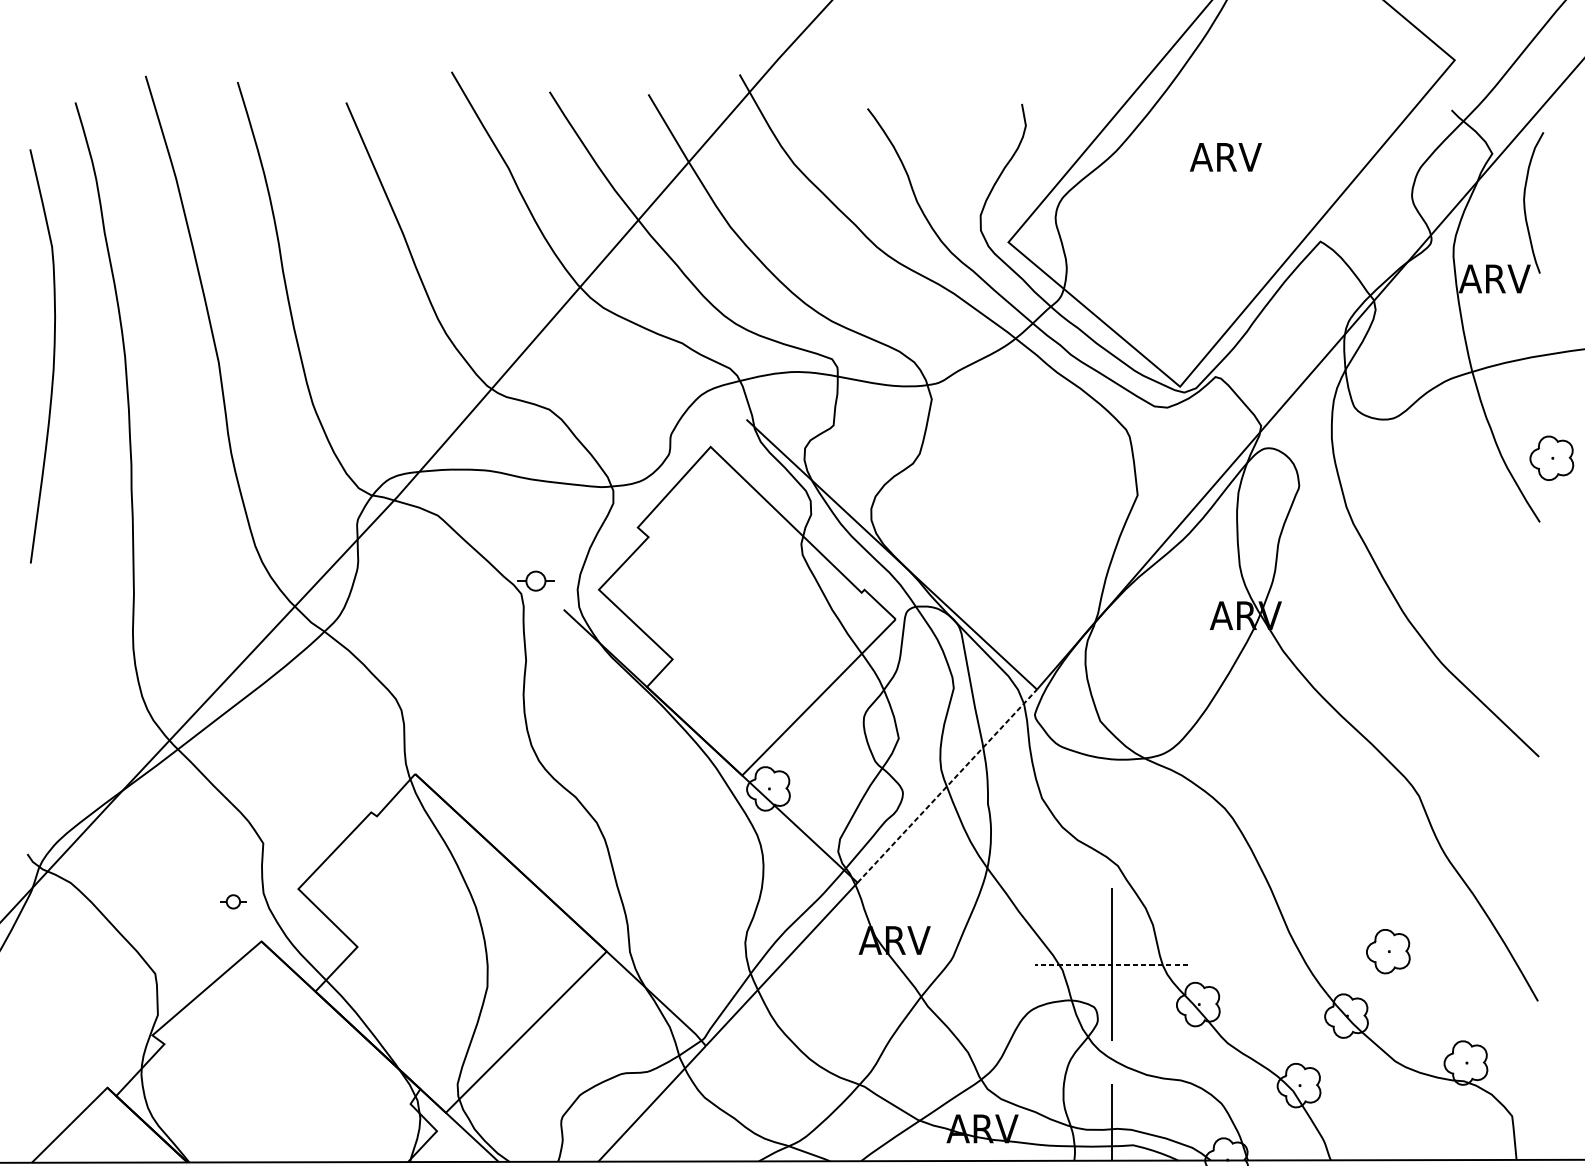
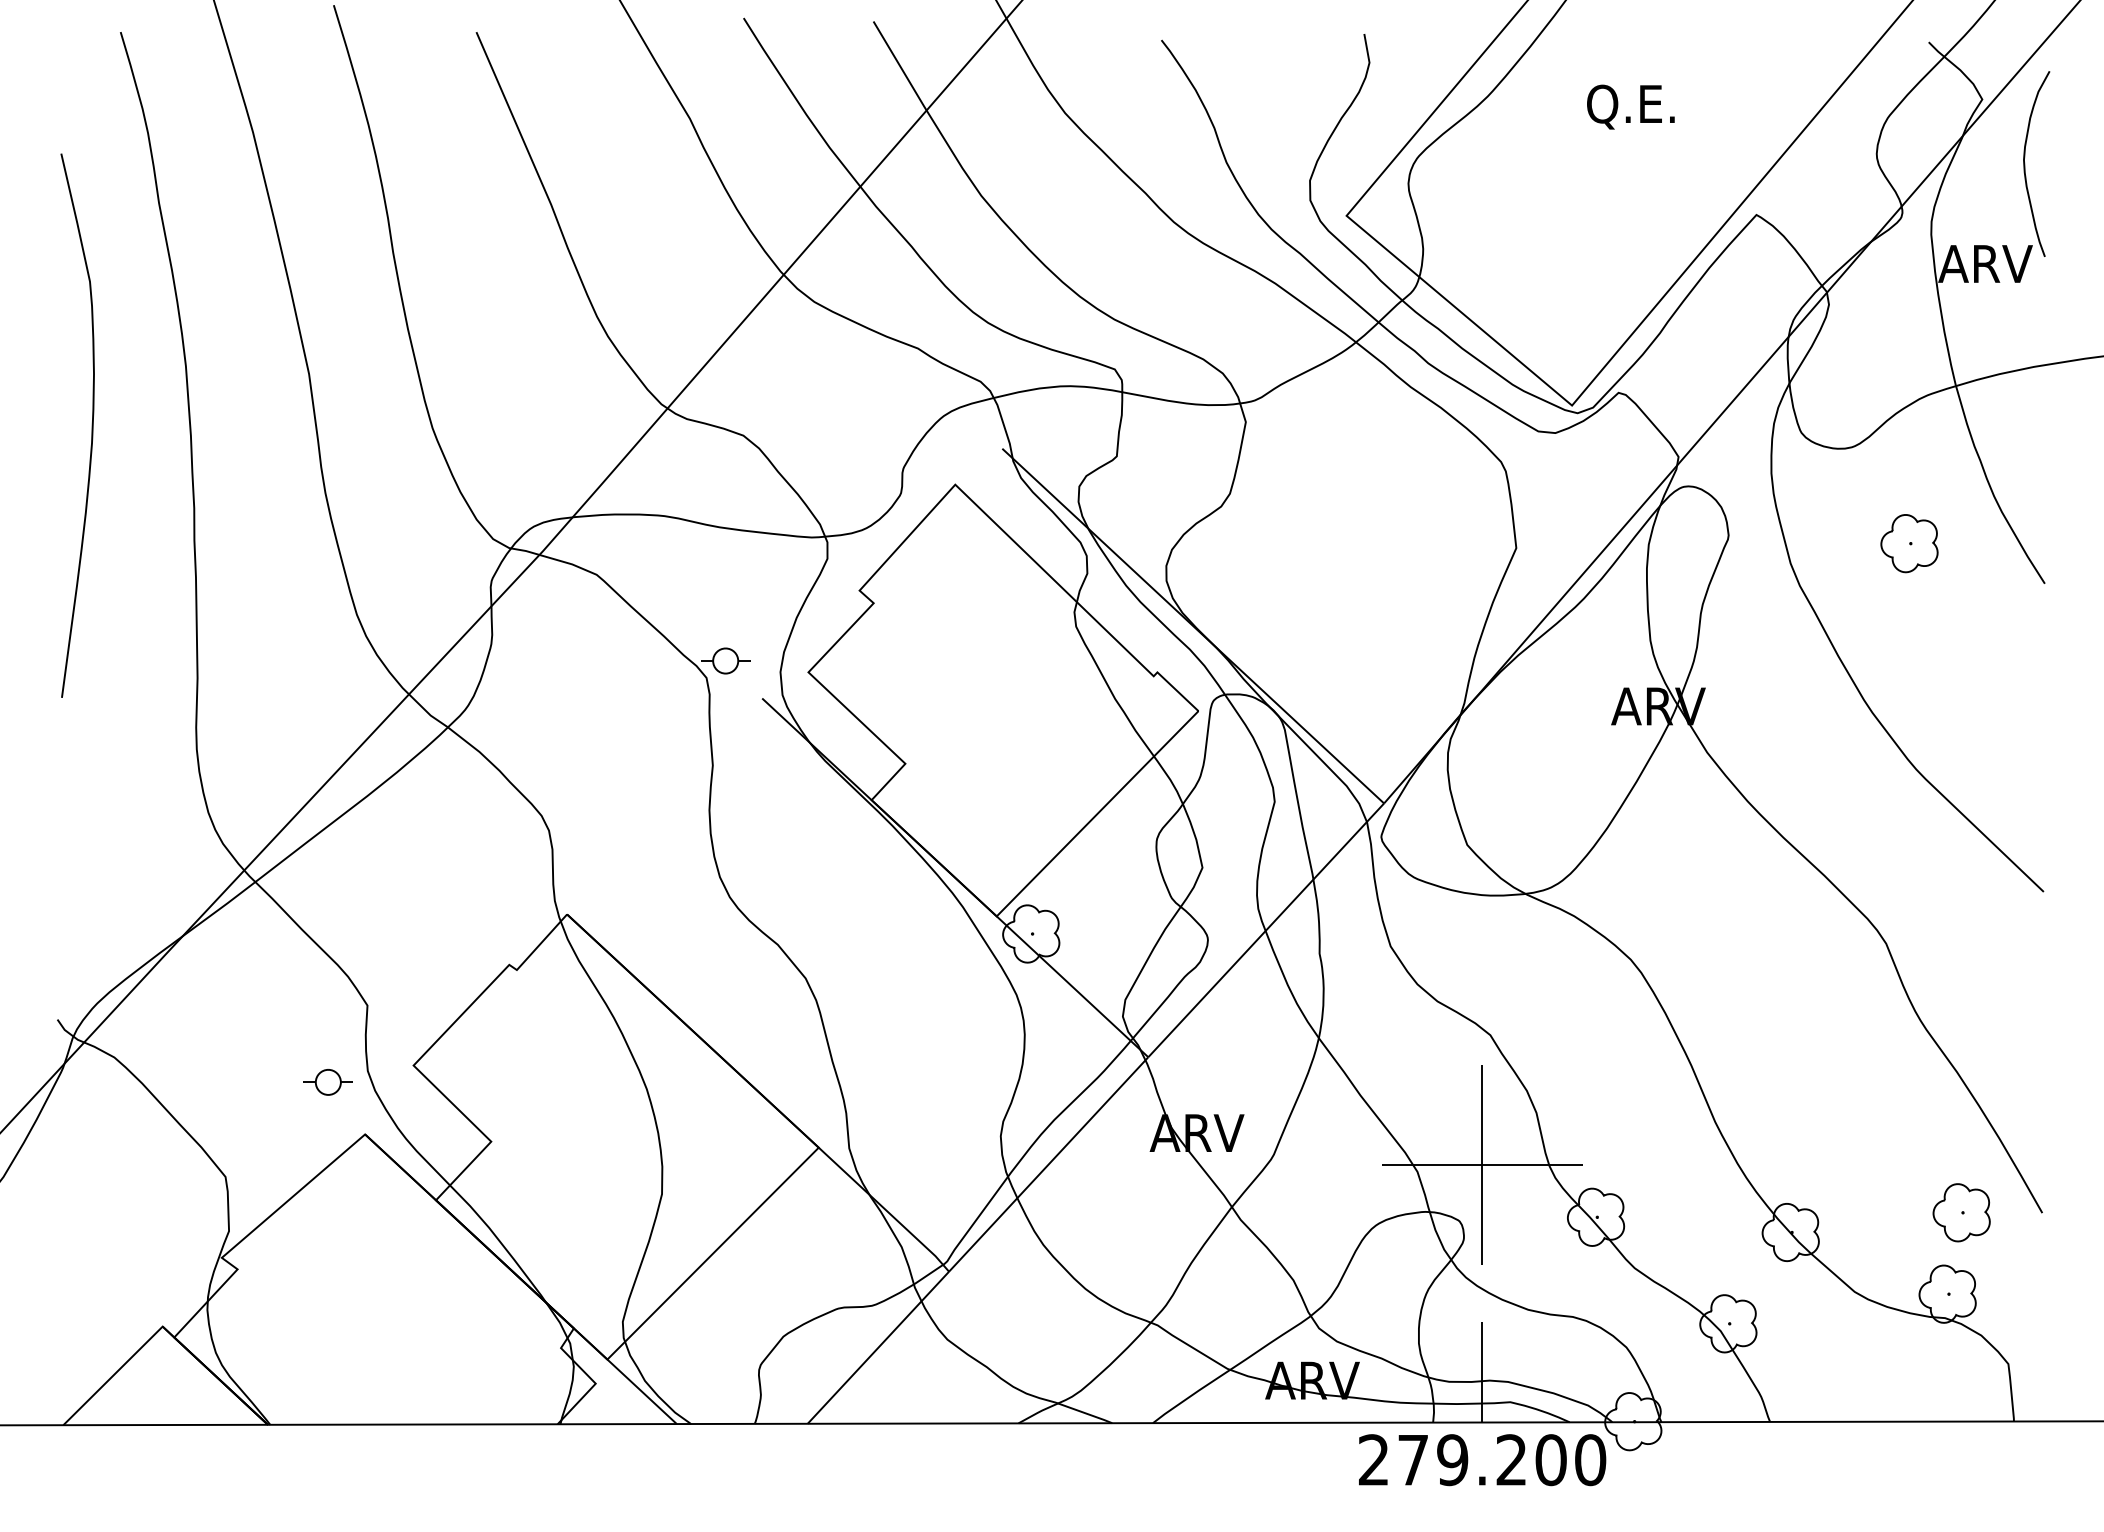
text: (1225, 159) -> (1631, 106), ARV -> Q.E.
curve: (53, 356) -> (91, 425), moved
part: (1551, 458) -> (1909, 543), moved
line: (947, 785) -> (1266, 929), dashed -> solid
part: (232, 901) -> (327, 1082), size x1.43
part: (1388, 951) -> (1961, 1212), moved
line: (1111, 965) -> (1481, 1165), dashed -> solid

